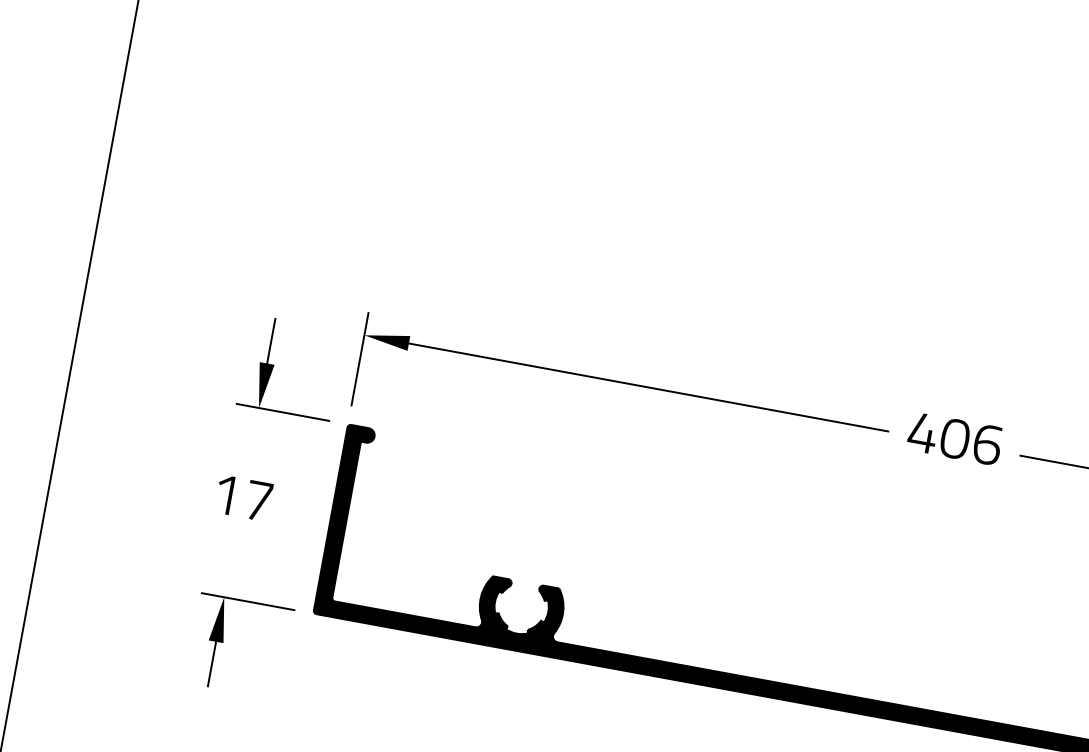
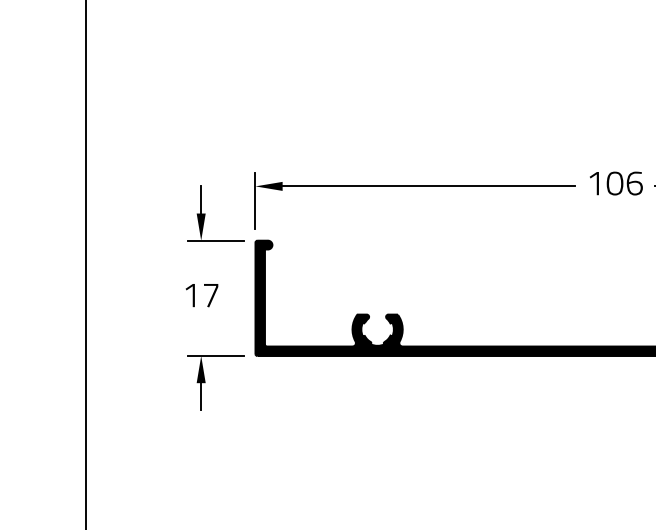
text: (923, 432) -> (595, 183), 406 -> 106

